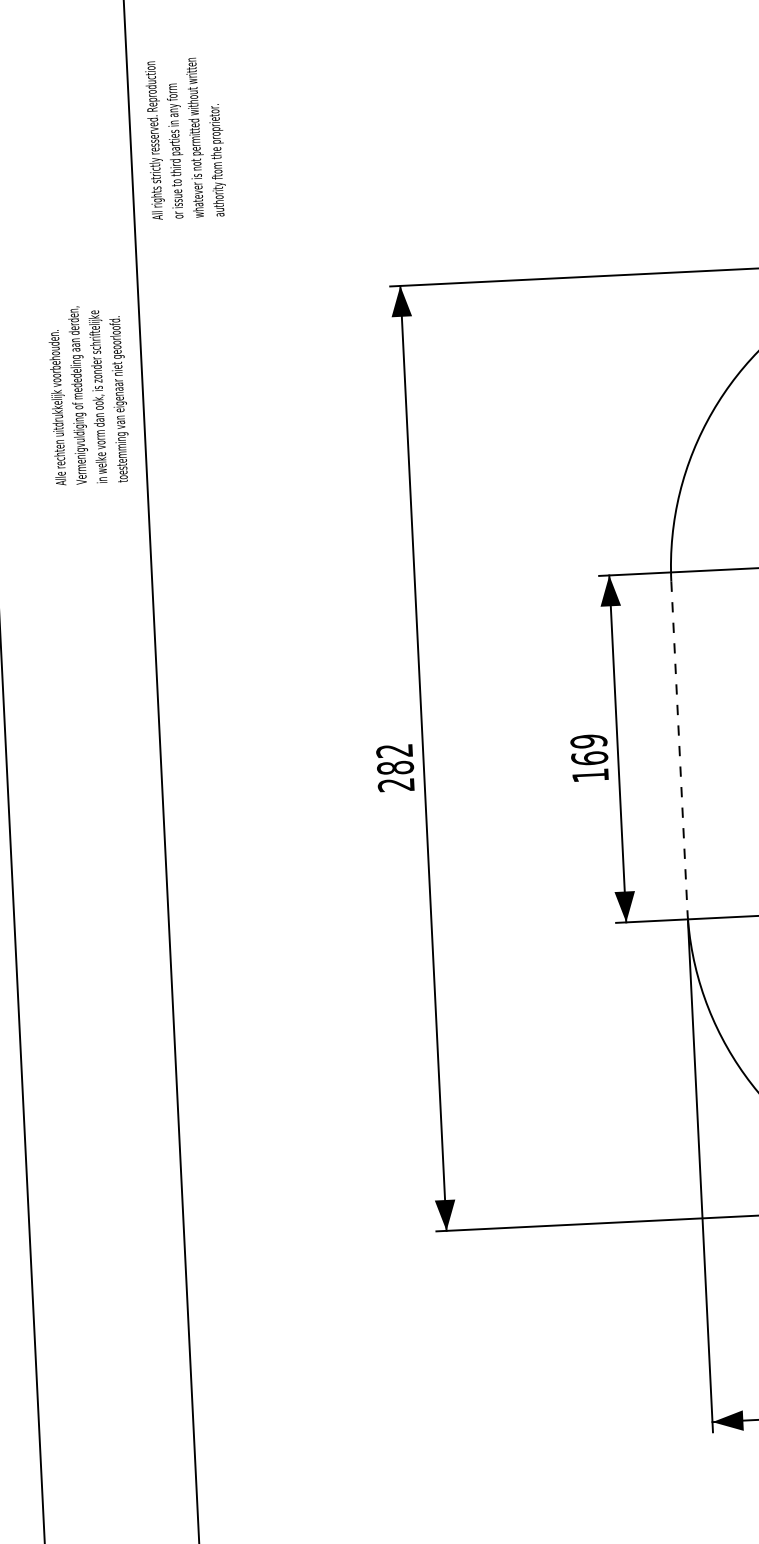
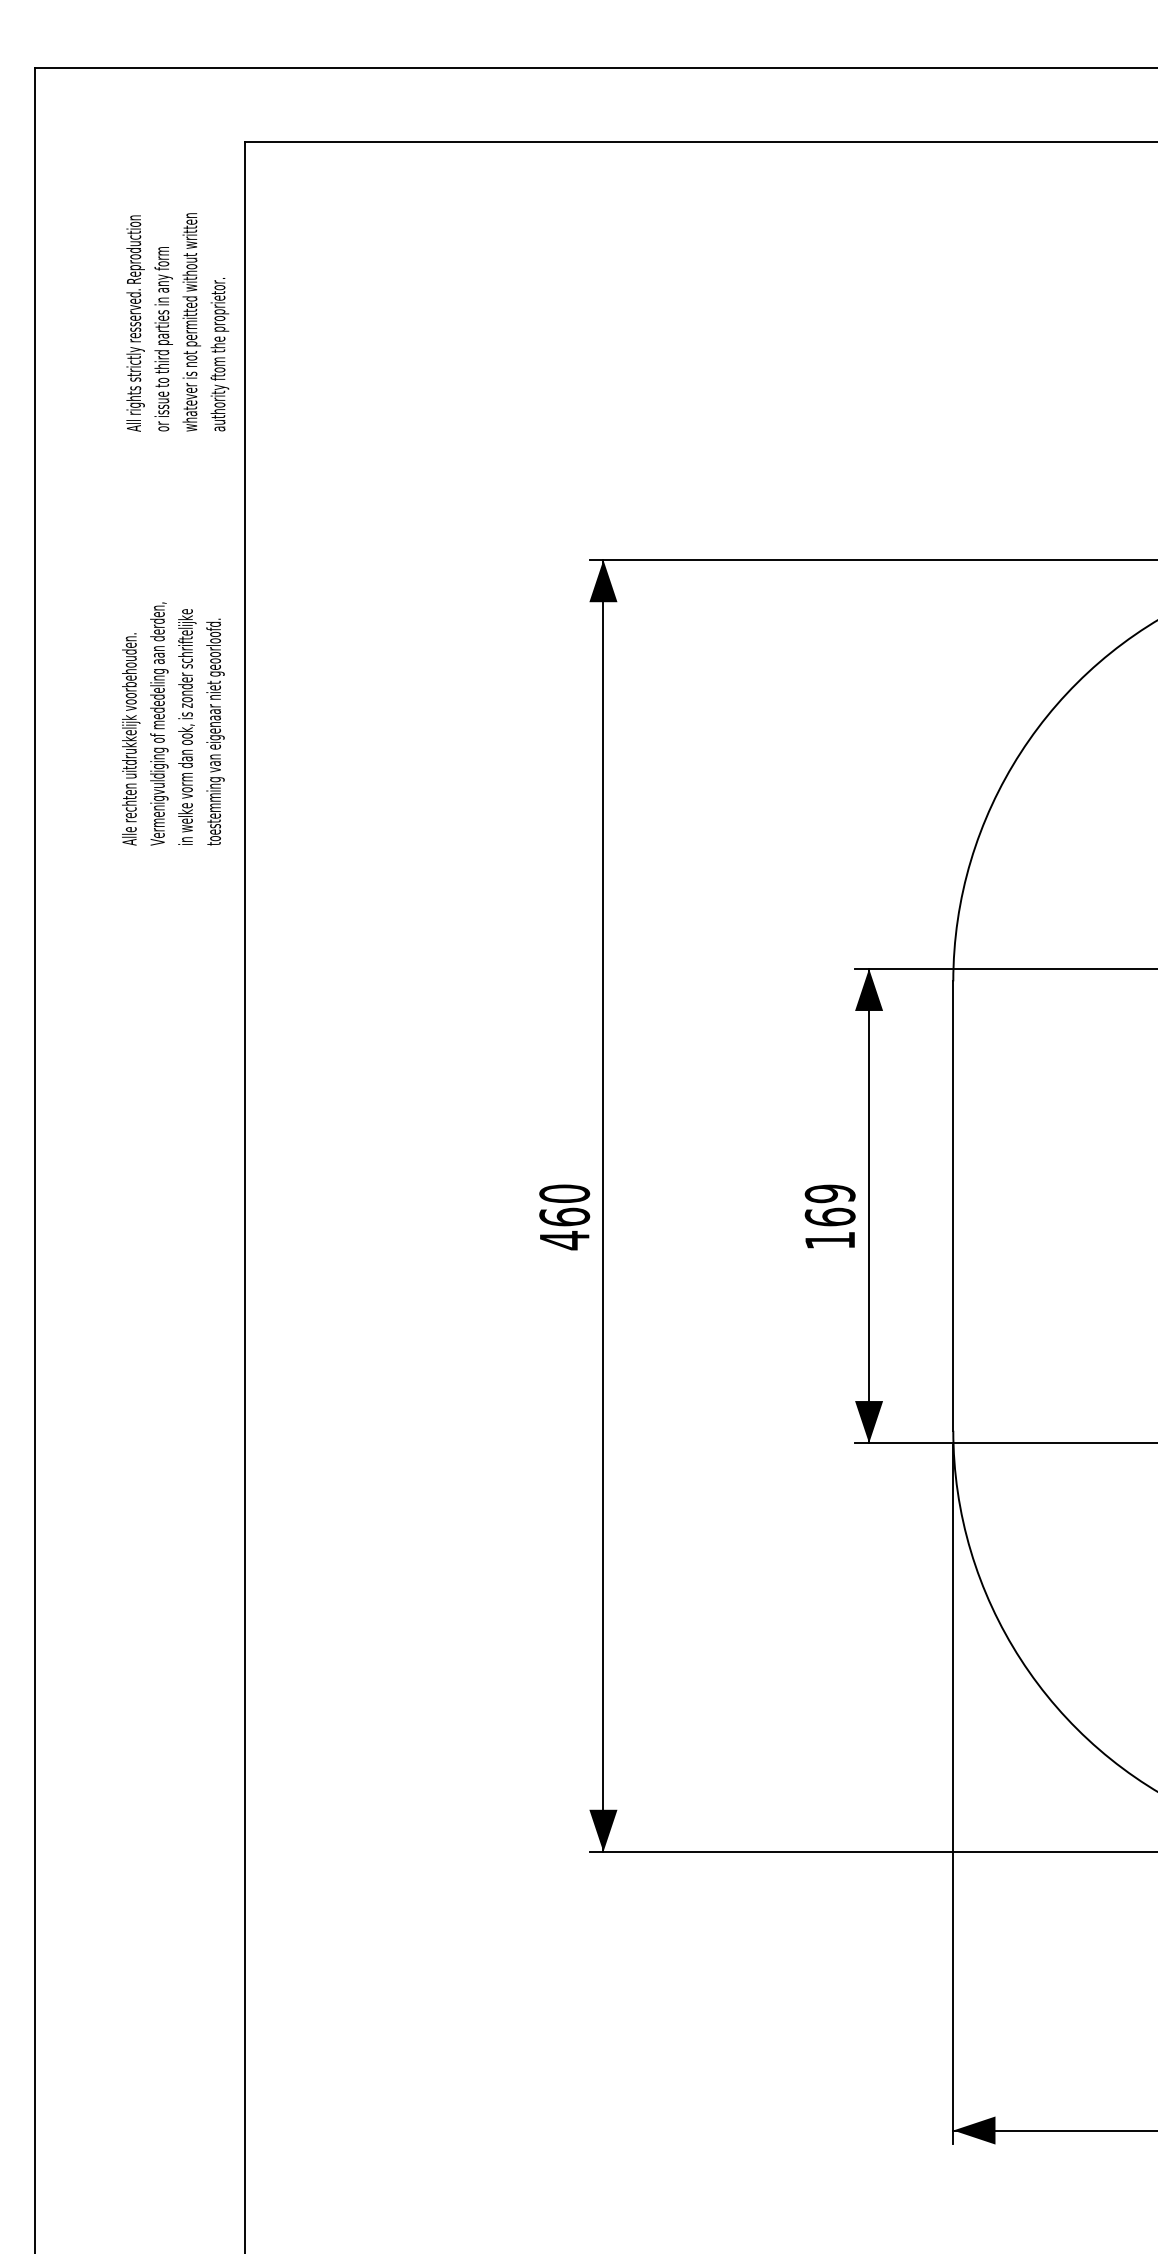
text: (185, 138) -> (177, 322), moved
text: (88, 394) -> (173, 723), moved
line: (679, 746) -> (953, 1206), dashed -> solid
text: (395, 768) -> (564, 1217), 282 -> 460

